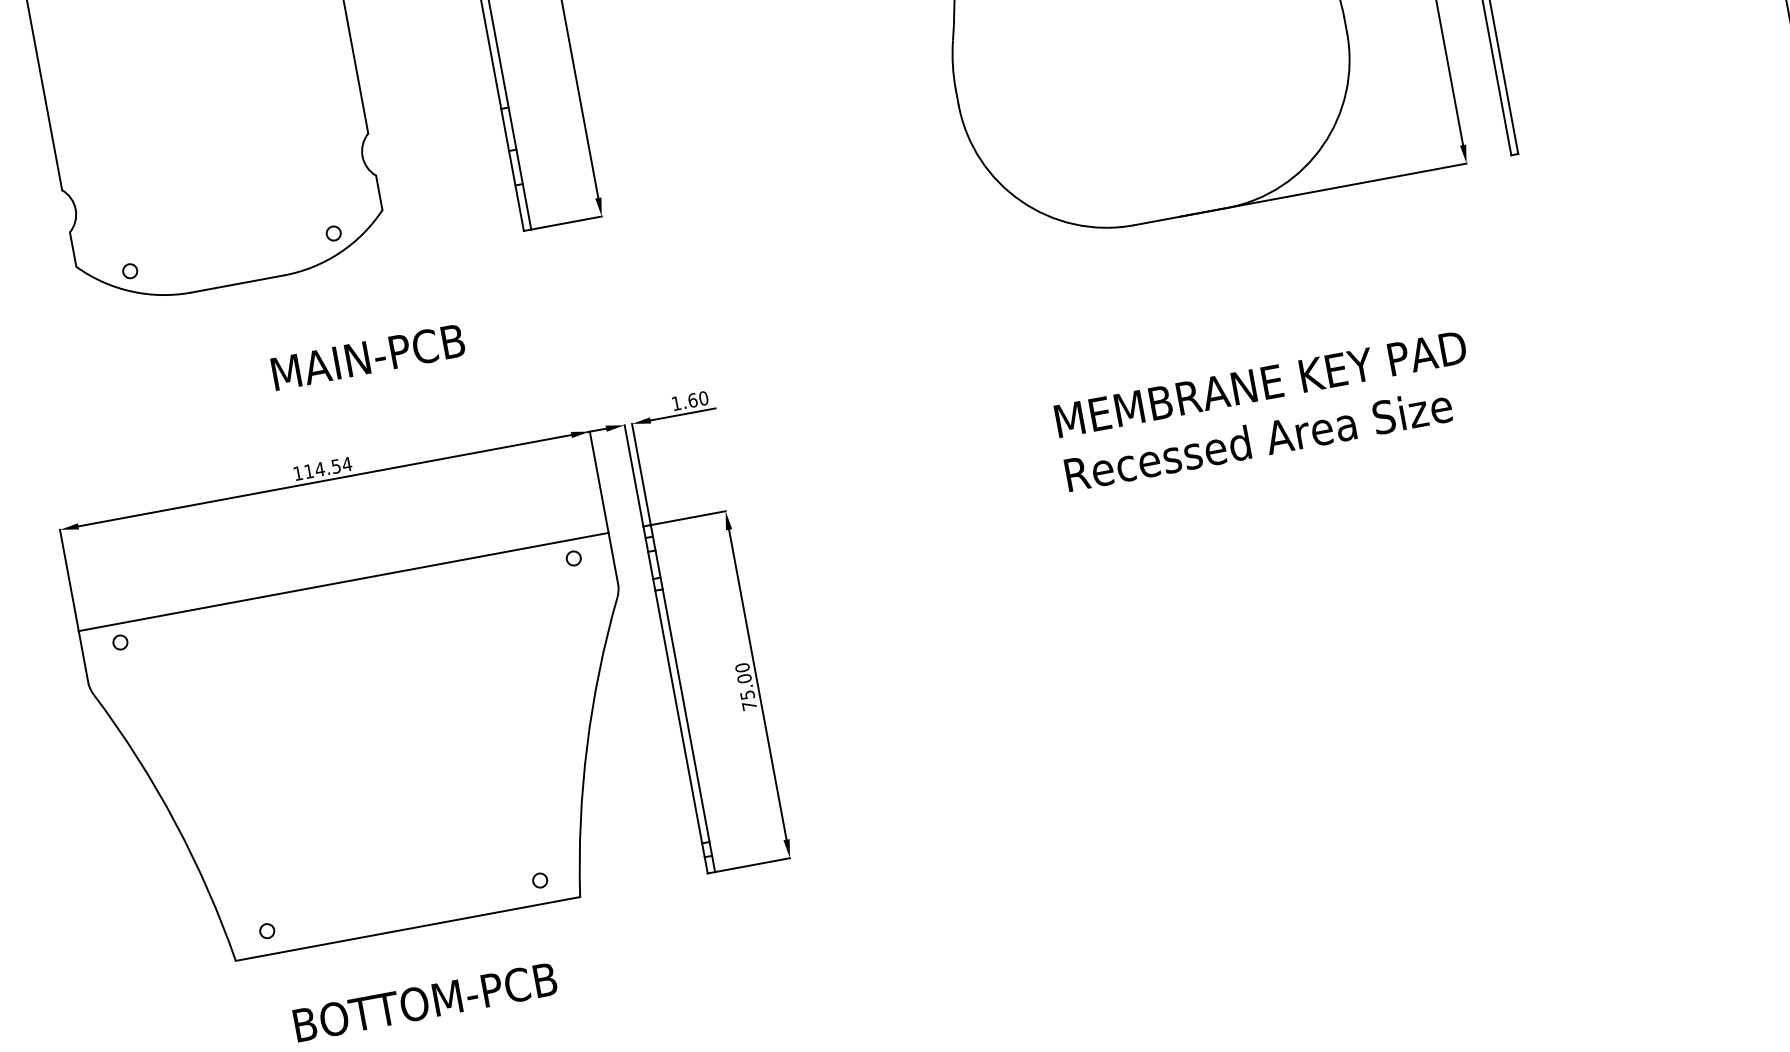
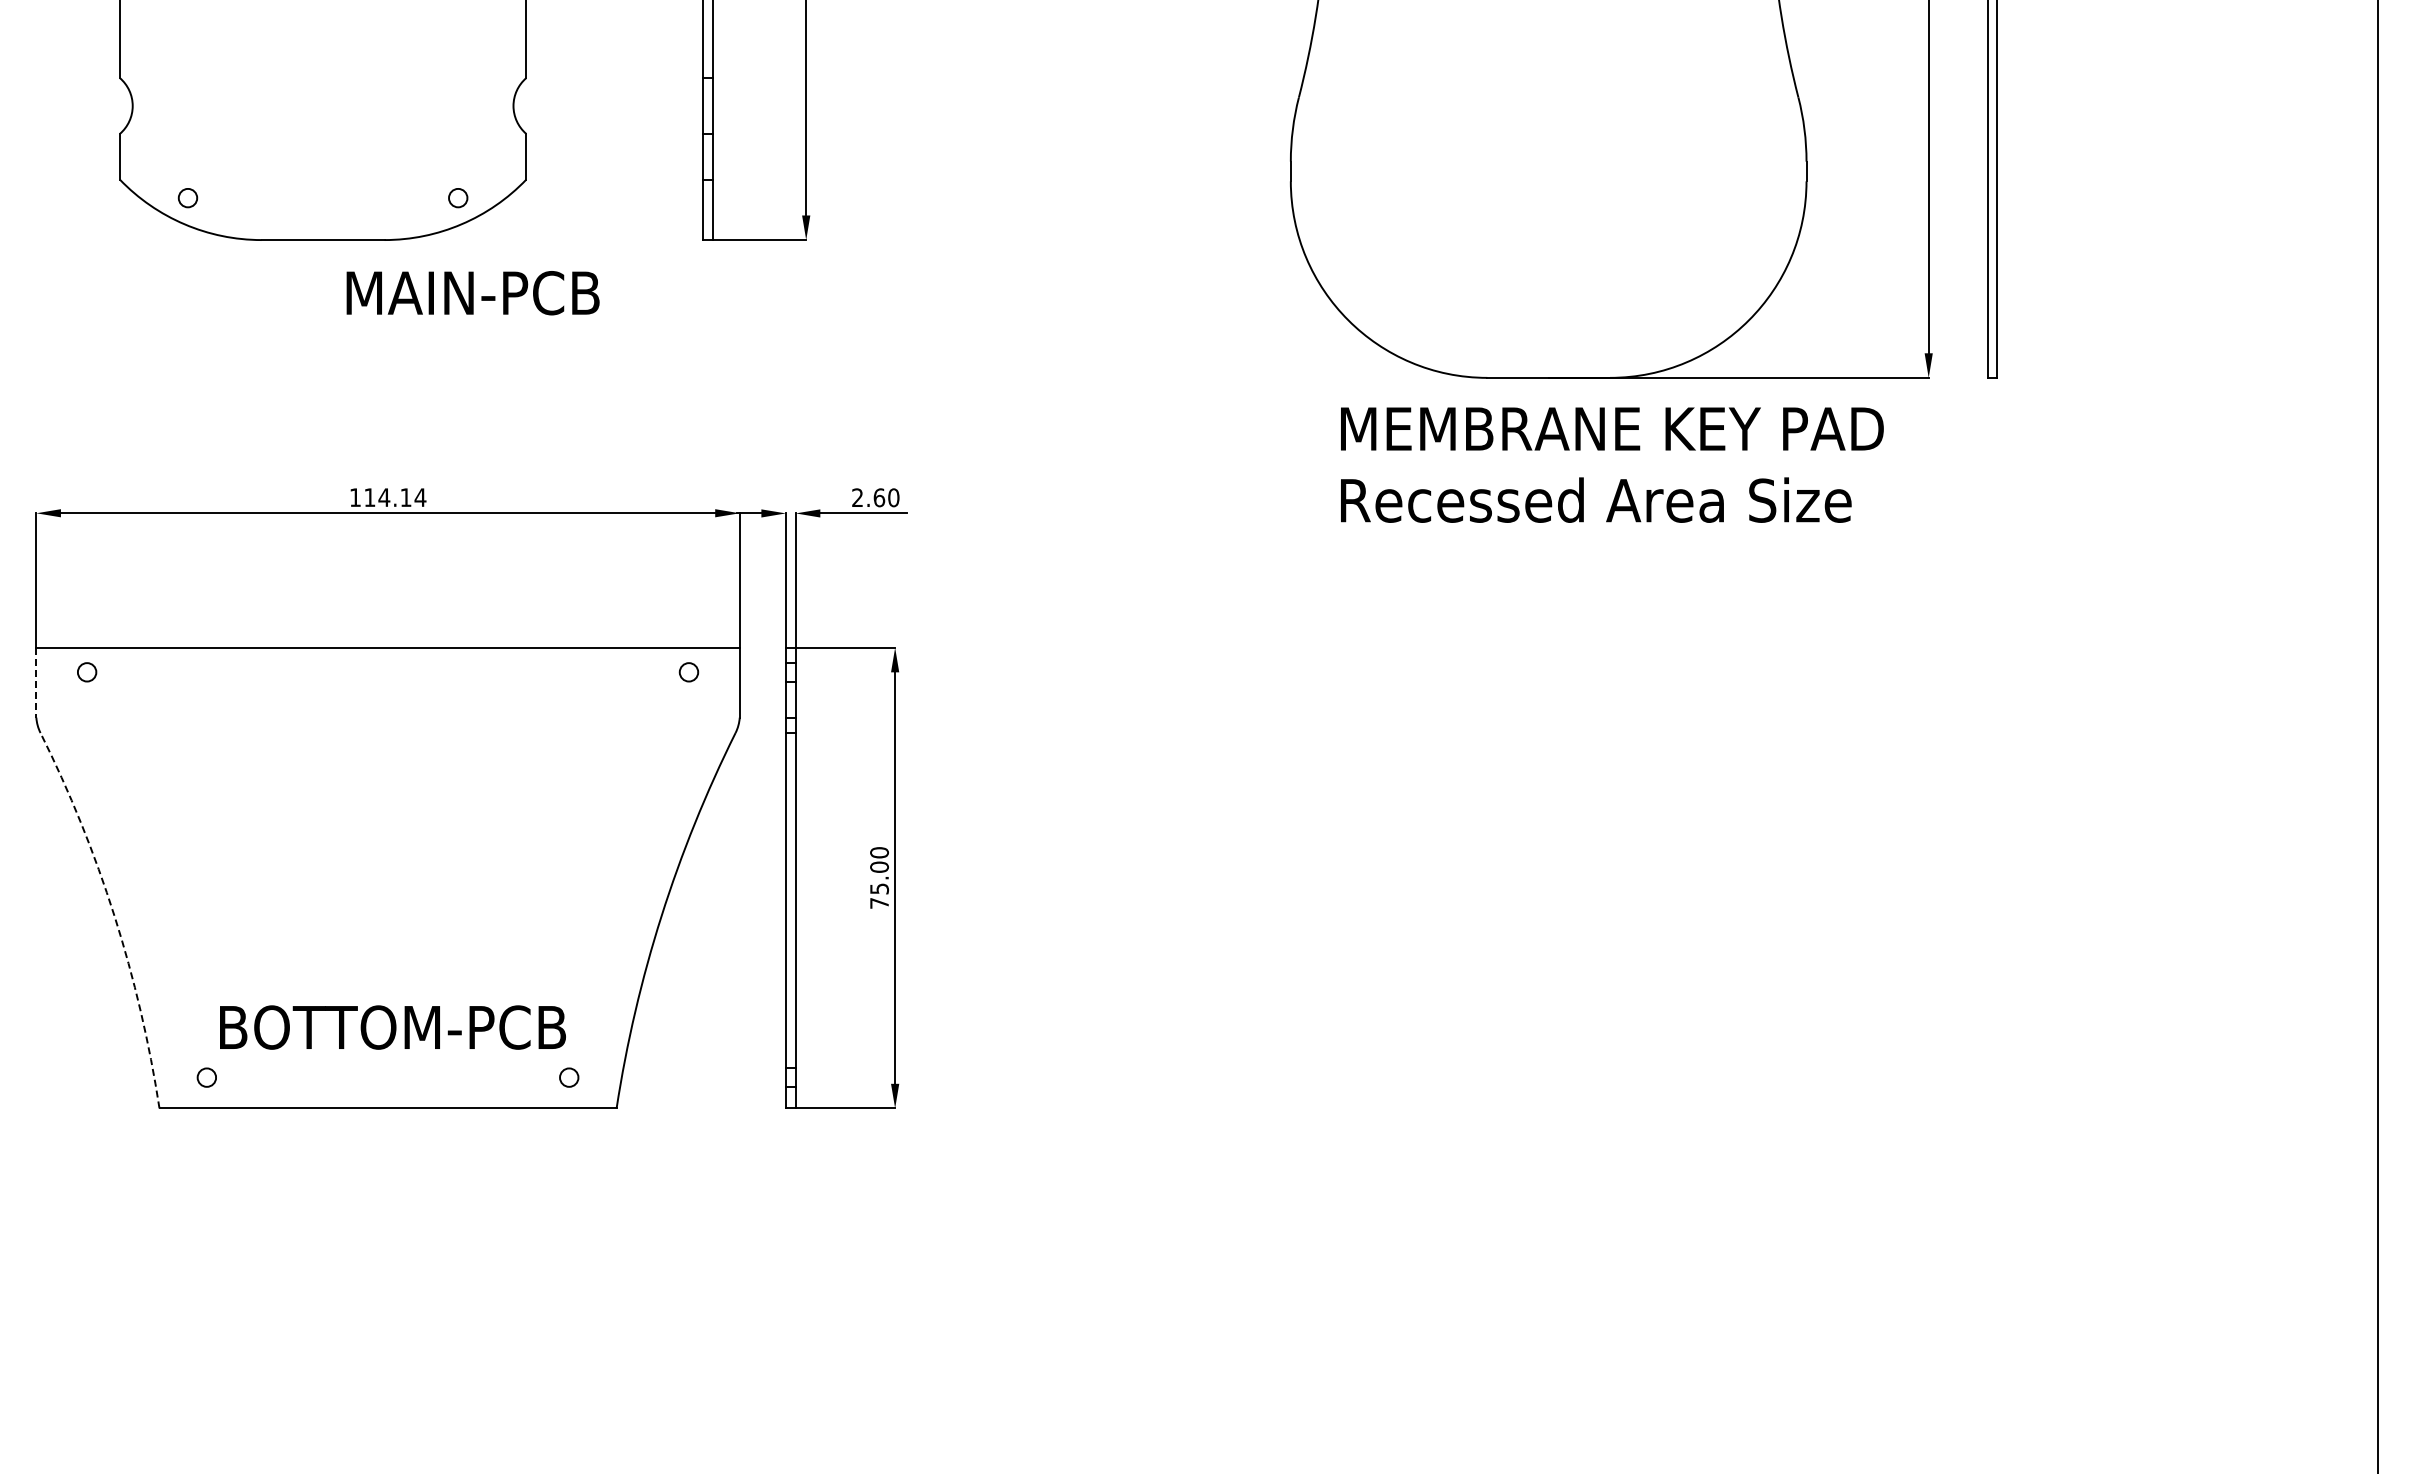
text: (367, 357) -> (472, 293), moved
text: (676, 403) -> (857, 497), 1.60 -> 2.60
text: (1265, 410) -> (1612, 464), moved
text: (335, 466) -> (405, 497), 114.54 -> 114.14
line: (83, 657) -> (36, 682), solid -> dashed
arc: (175, 822) -> (114, 916), solid -> dashed
text: (425, 1002) -> (392, 1027), moved

